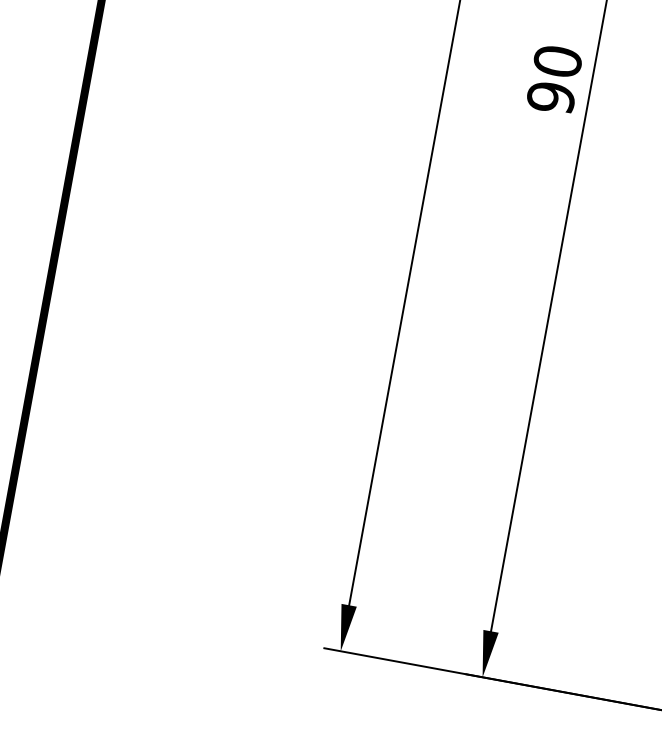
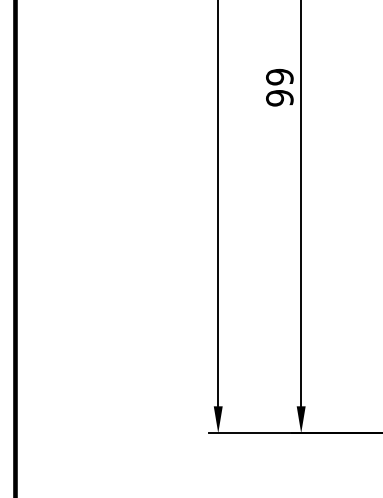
text: (557, 60) -> (279, 76), 90 -> 99

